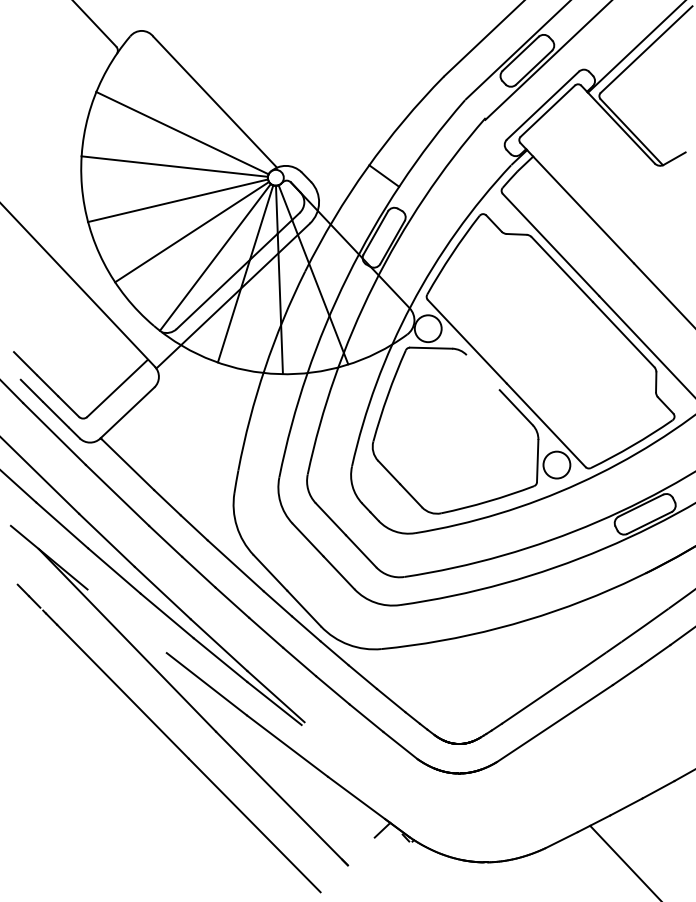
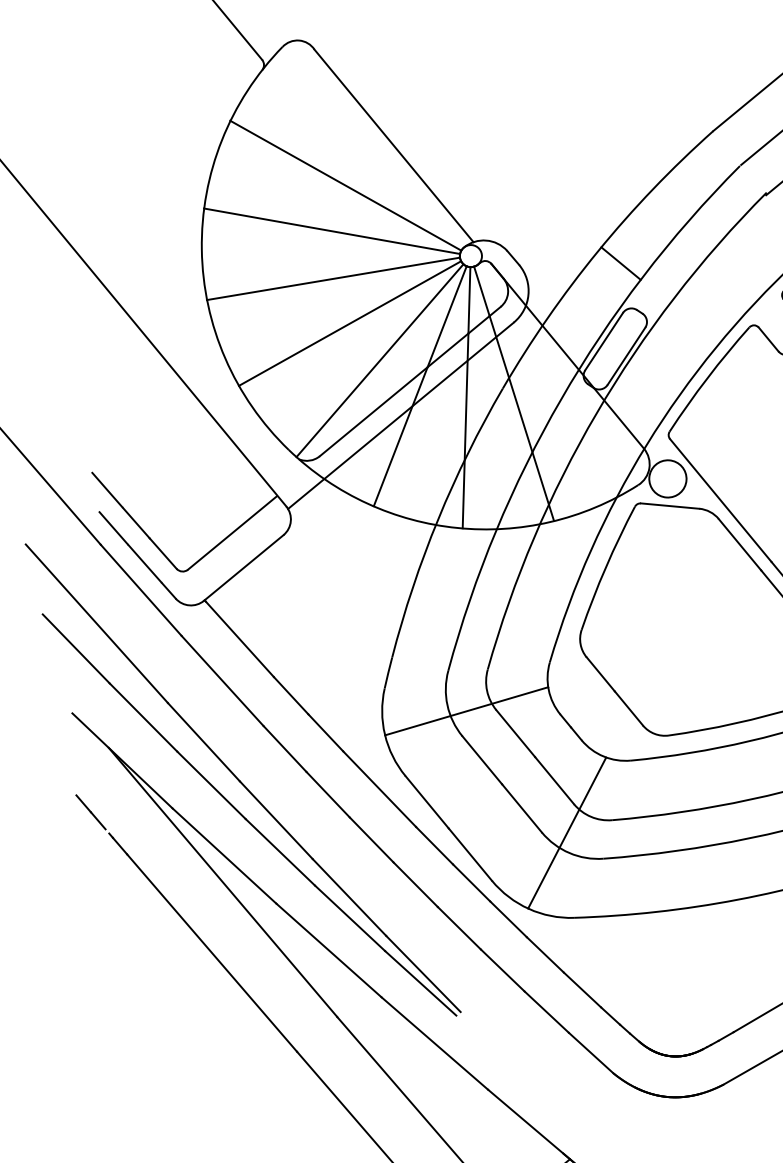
line: (482, 372) -> (738, 544), added
line: (294, 505) -> (466, 711), added
line: (372, 588) -> (566, 833), added
line: (126, 621) -> (223, 856), added

